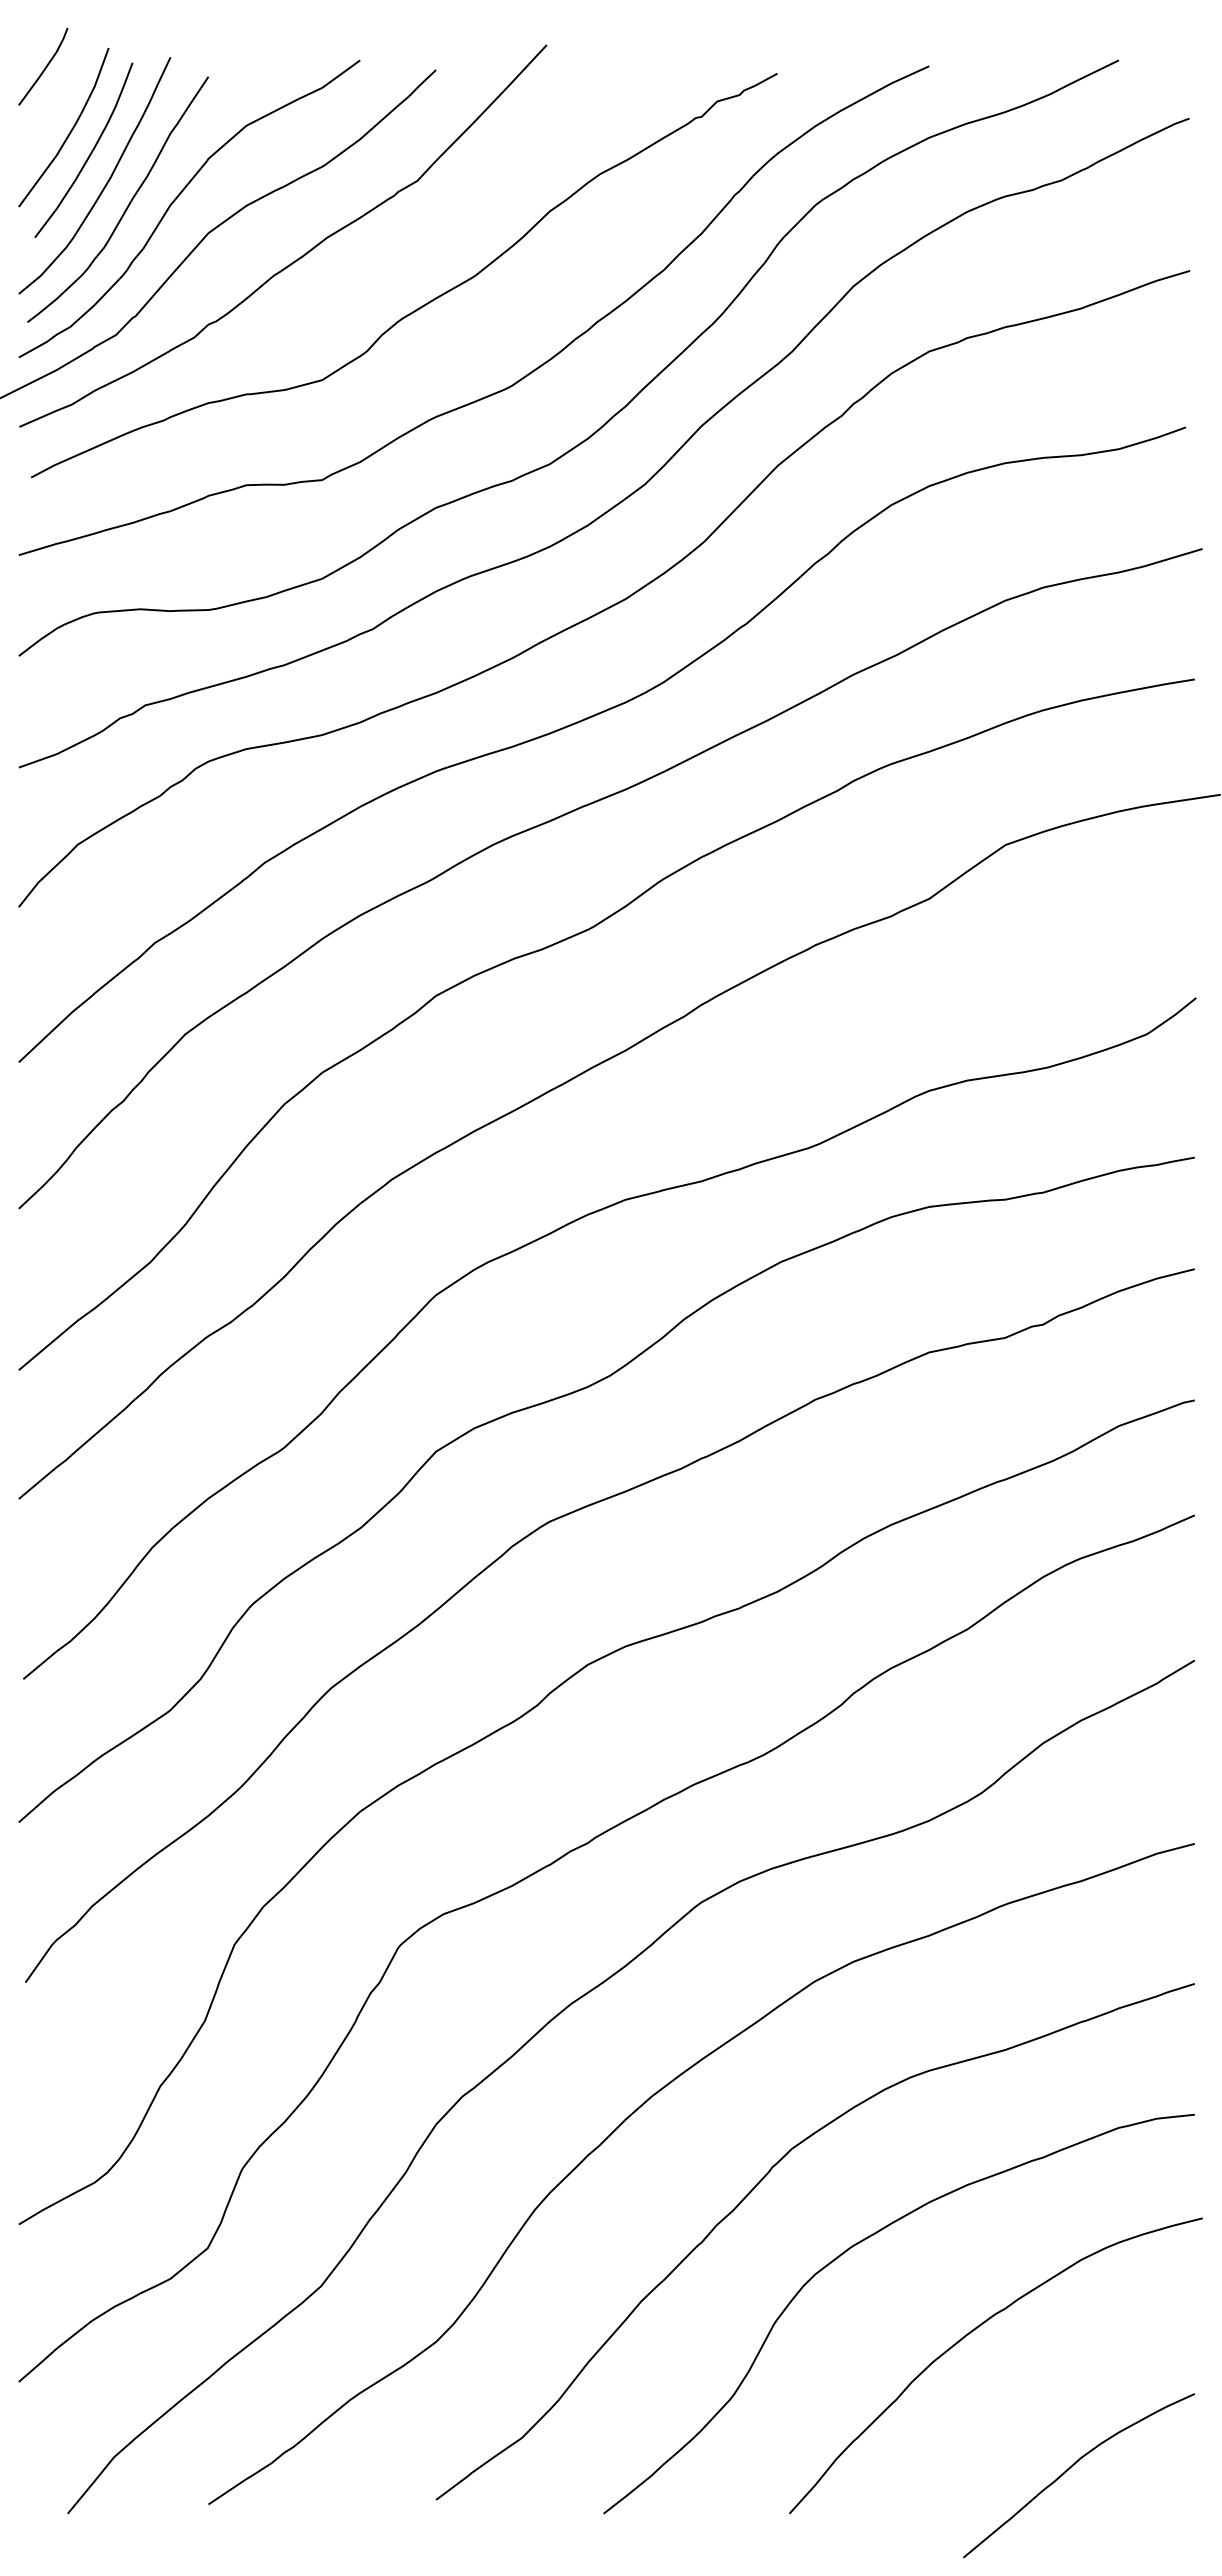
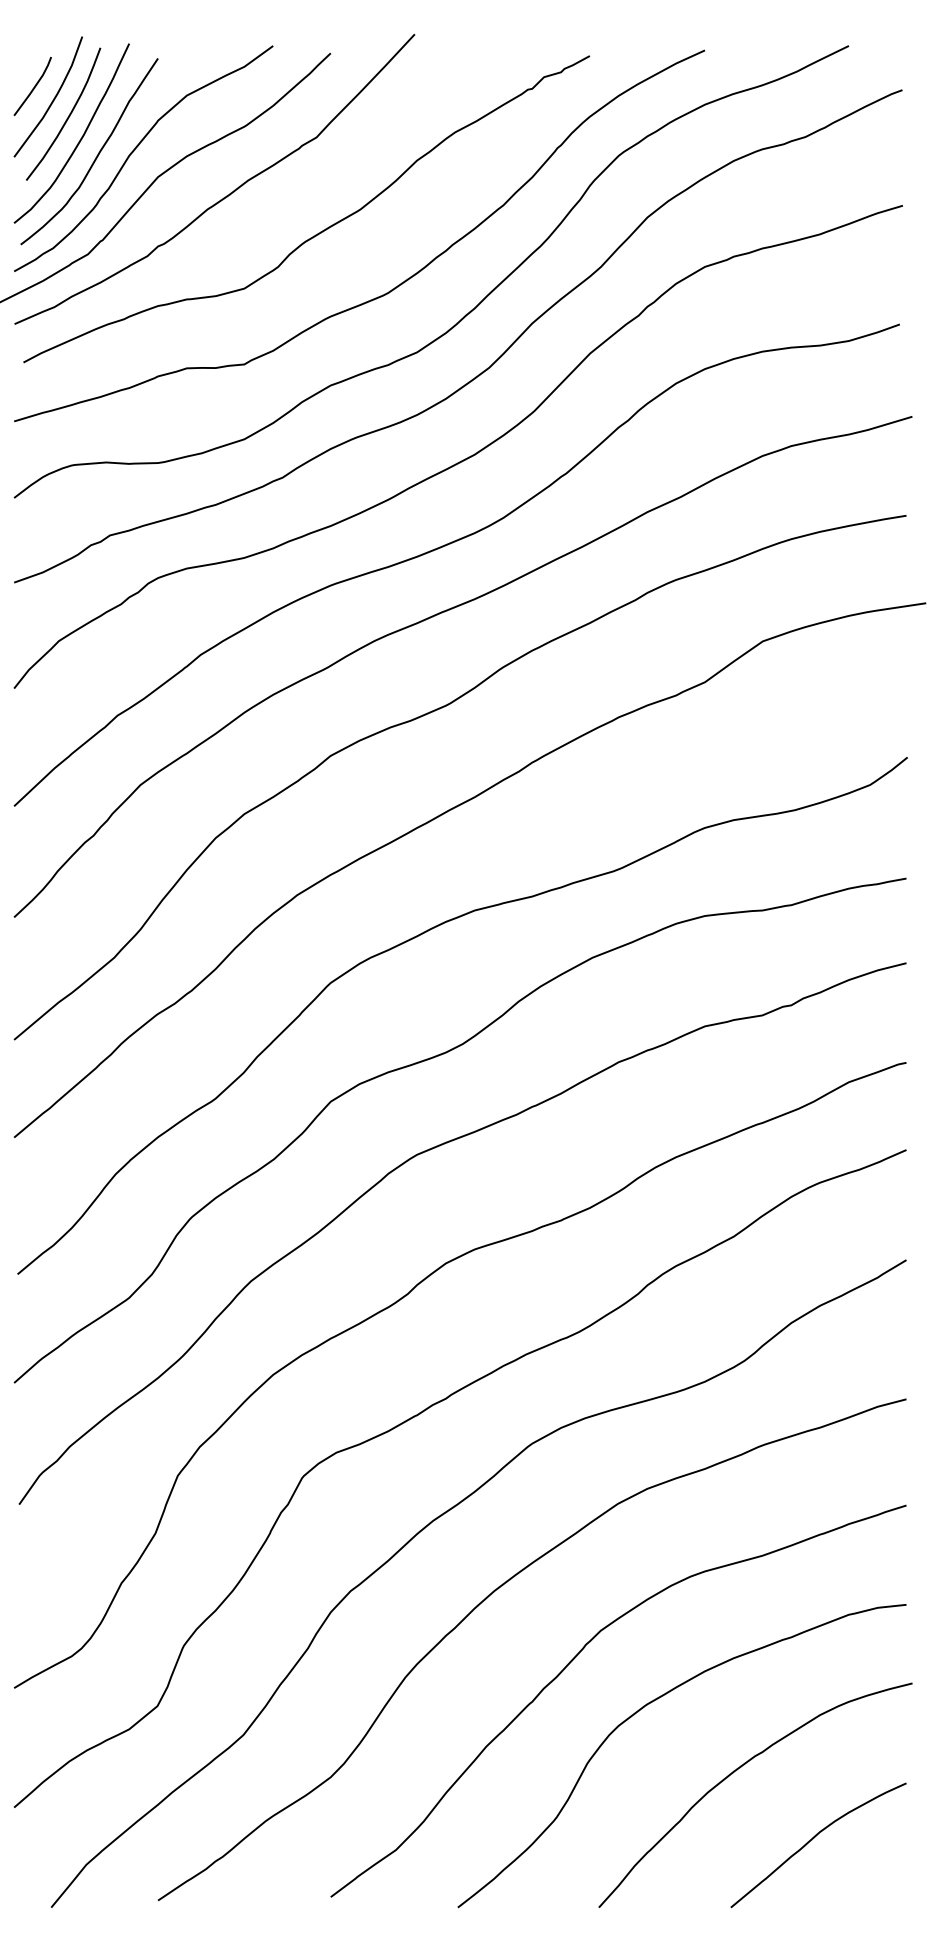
line: (44, 67) -> (33, 87), moved
curve: (1071, 2467) -> (812, 1839), moved

